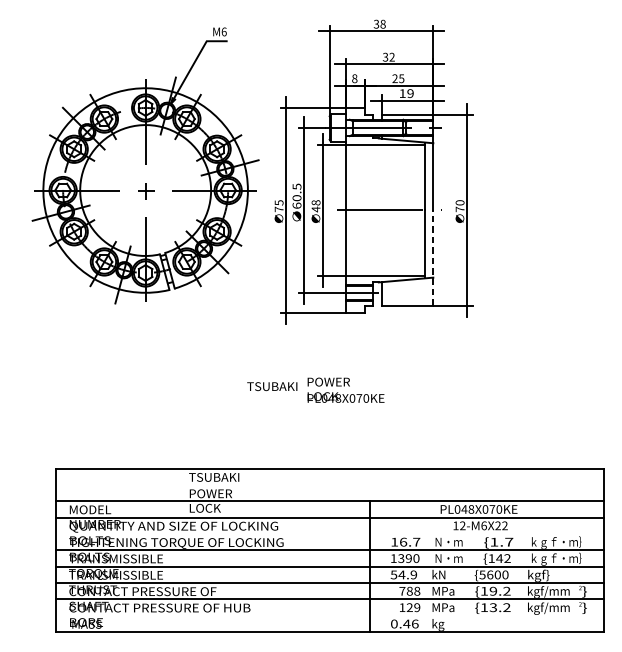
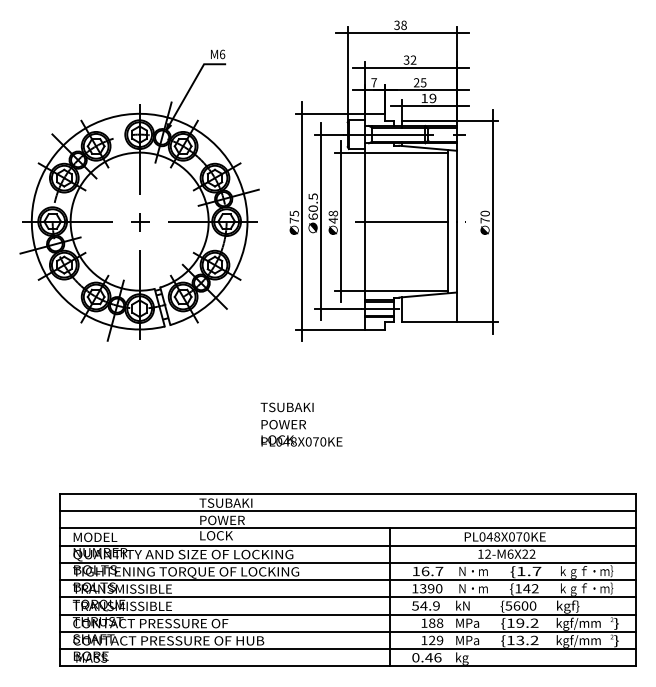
text: (354, 78) -> (373, 82), 8 -> 7
part: (145, 165) -> (139, 195), moved
line: (433, 257) -> (457, 271), dashed -> solid
text: (345, 390) -> (301, 433), moved
line: (329, 485) -> (347, 511), added
line: (329, 533) -> (347, 562), added
text: (402, 590) -> (424, 622), 788 -> 188
line: (329, 616) -> (347, 649), added

